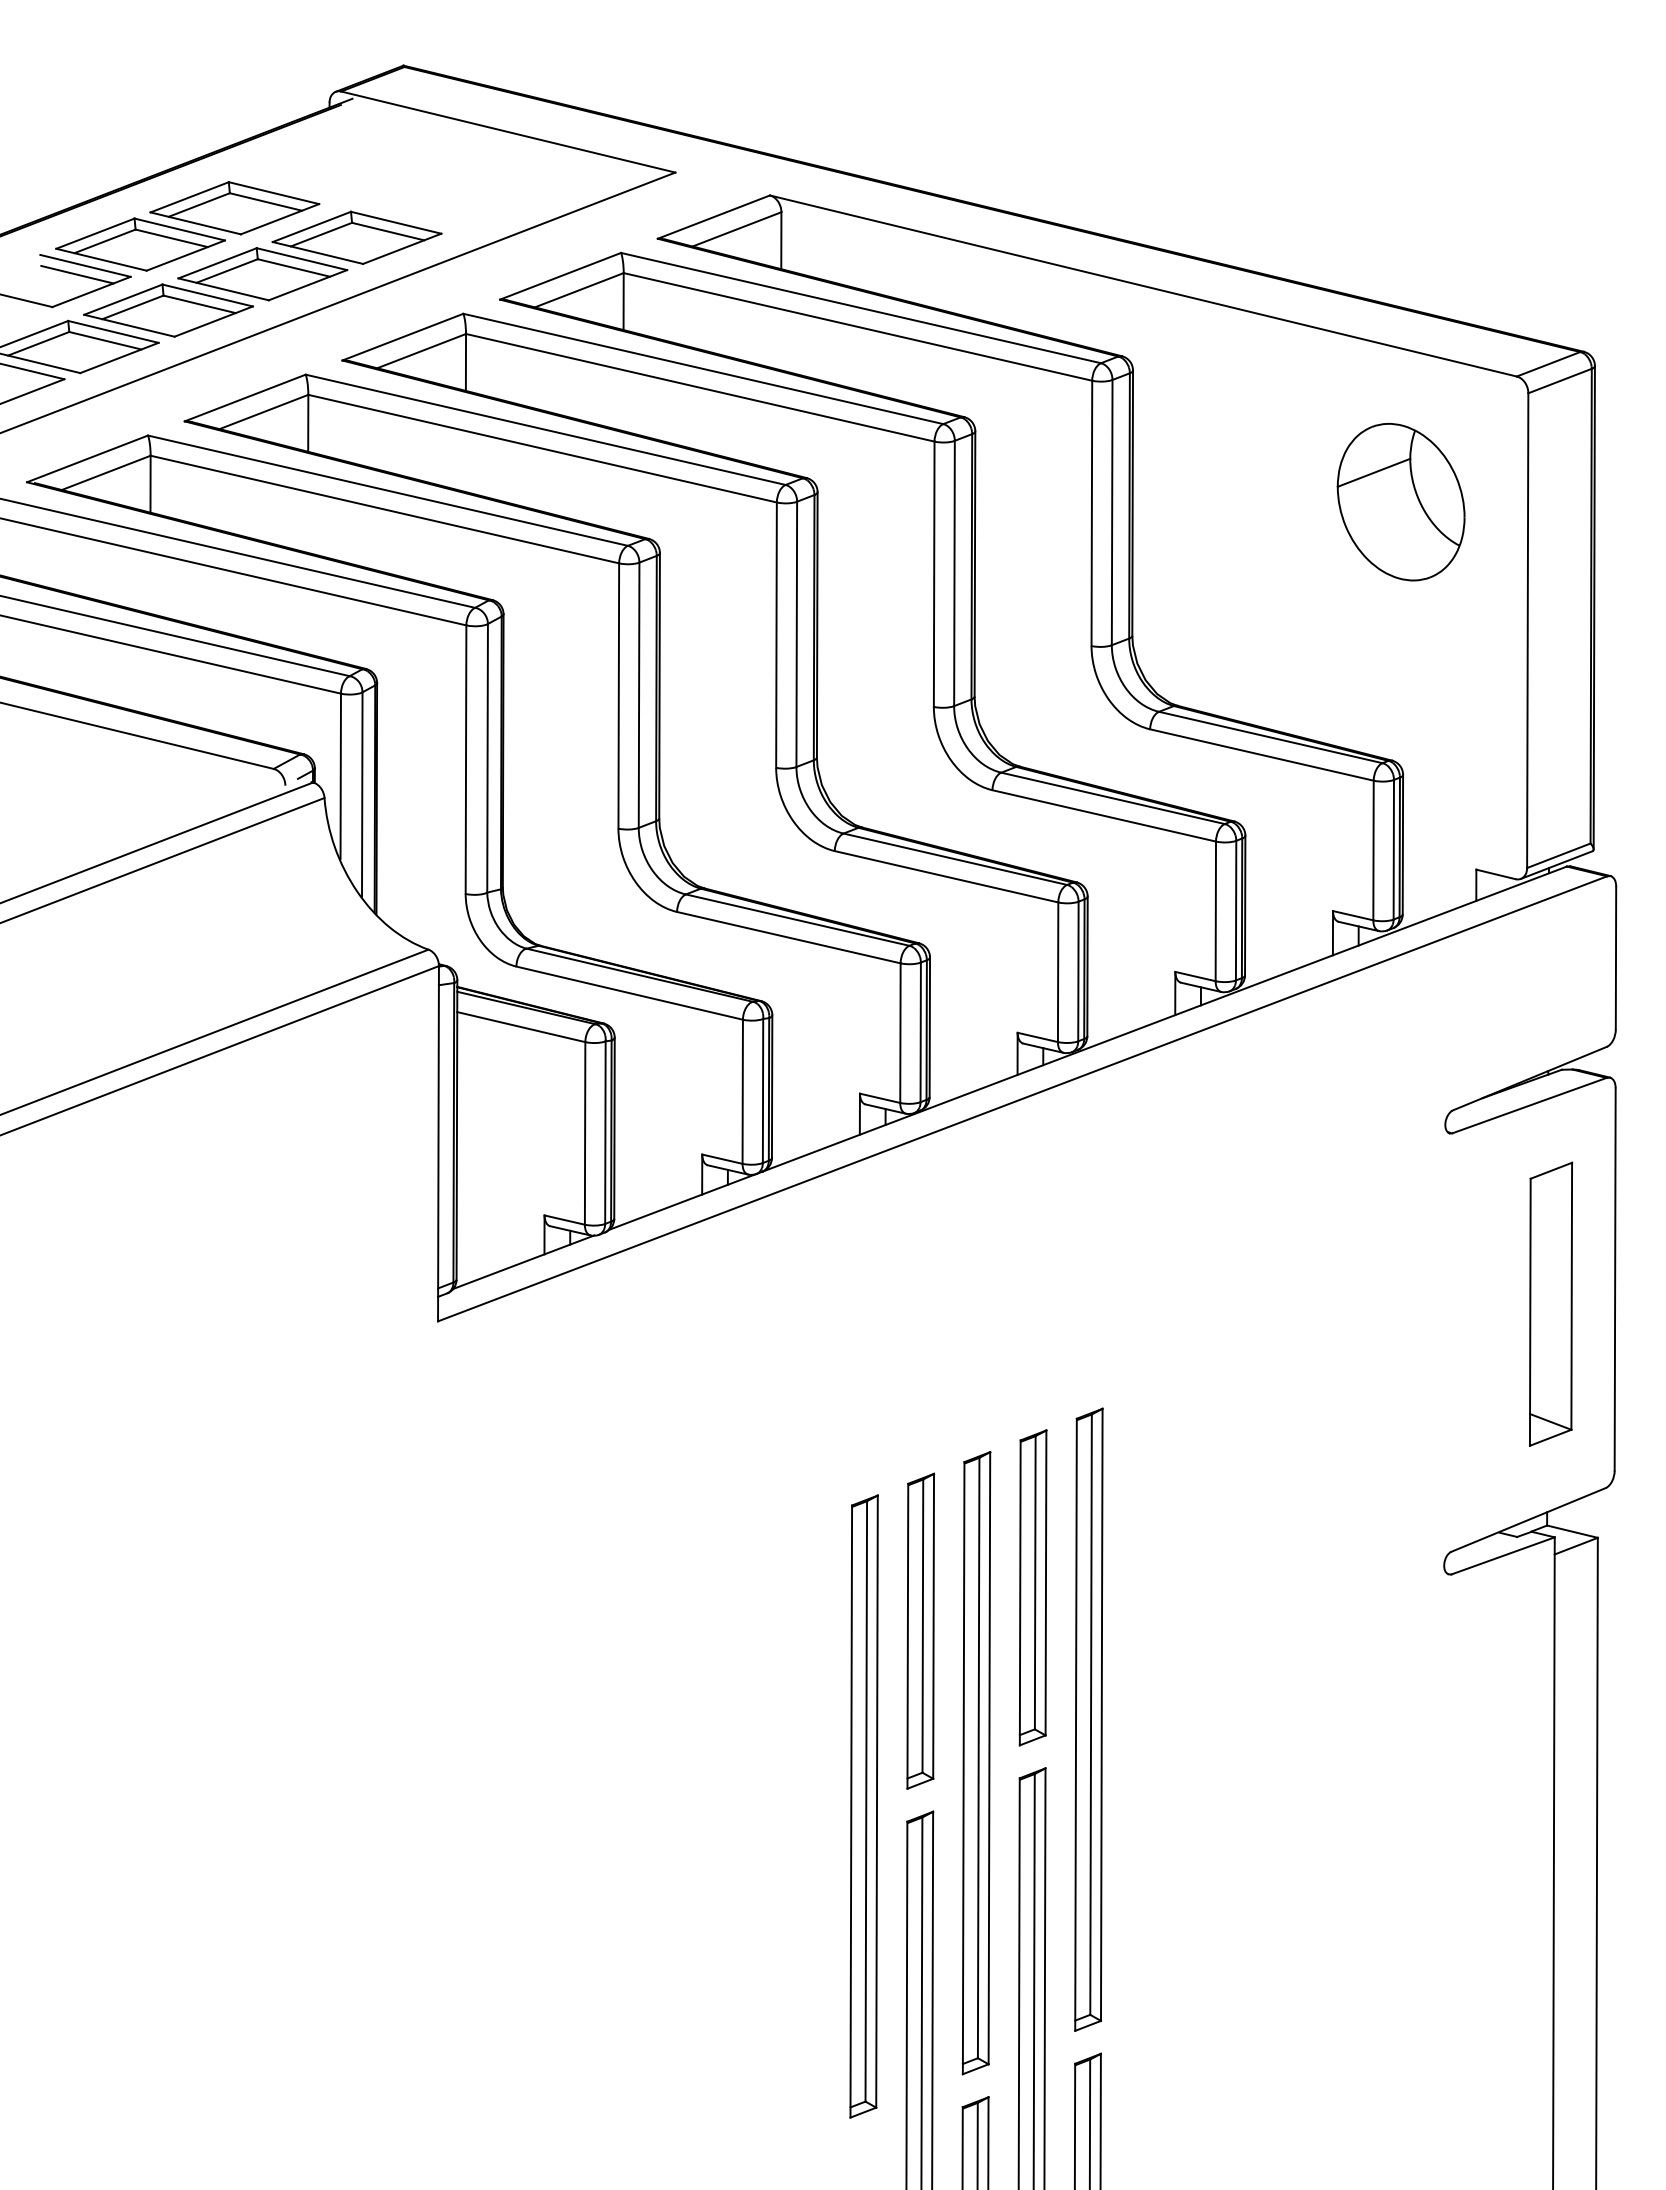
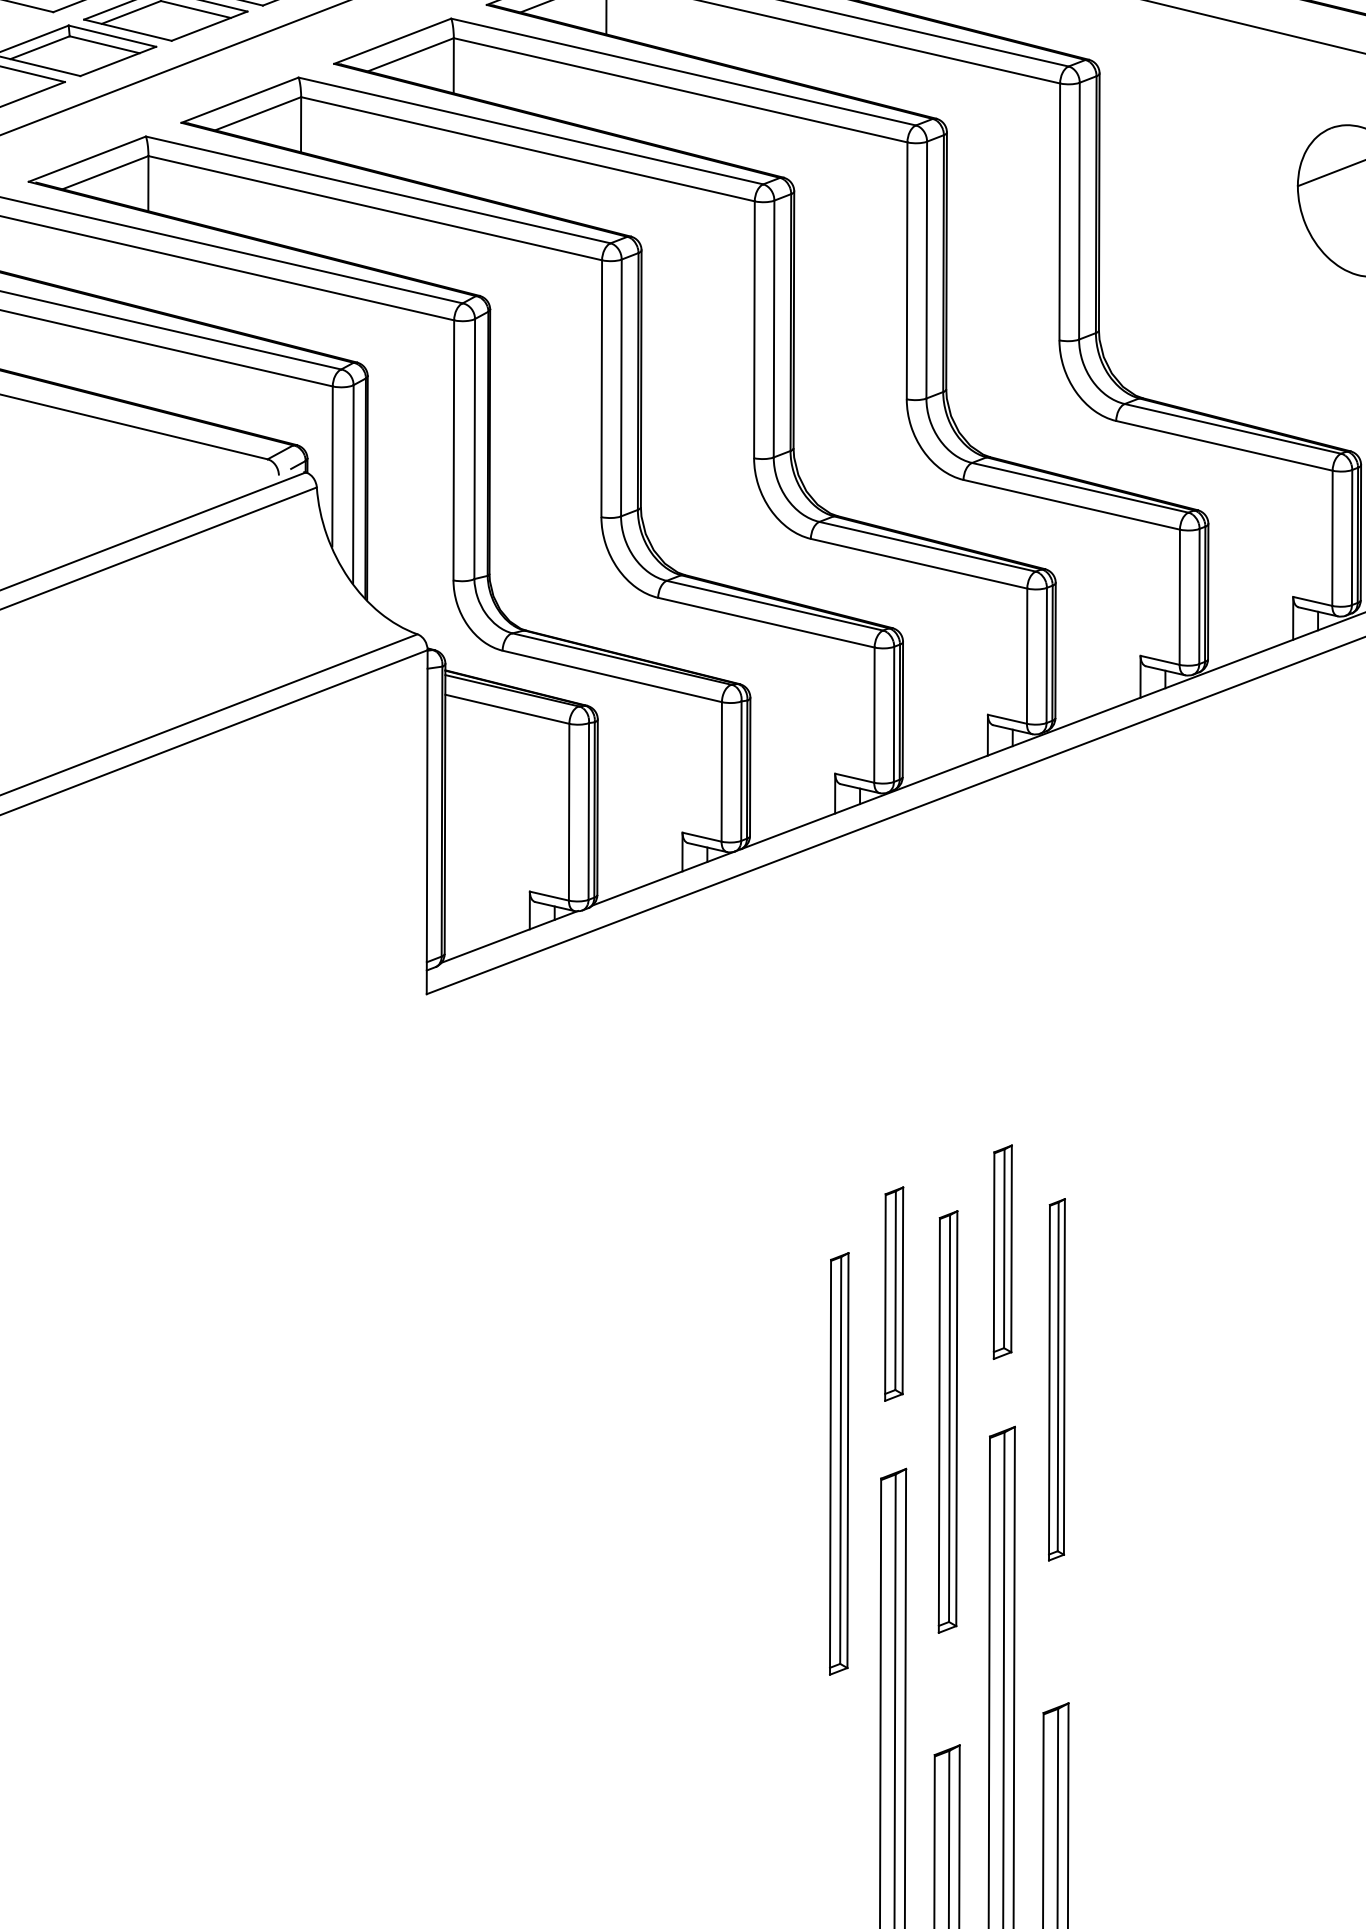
part: (1032, 1587) -> (1002, 1251), size x0.7
part: (920, 1630) -> (893, 1293), size x0.7
part: (1088, 1719) -> (1056, 1379), size x0.6
part: (976, 1763) -> (948, 1422), size x0.7
part: (863, 1806) -> (838, 1463), size x0.7

